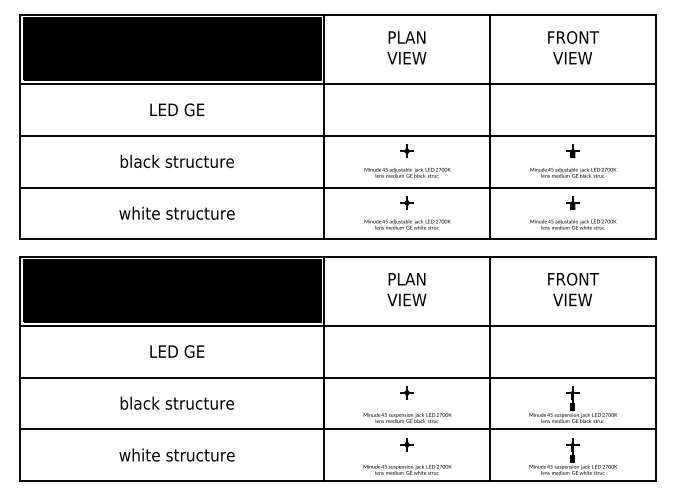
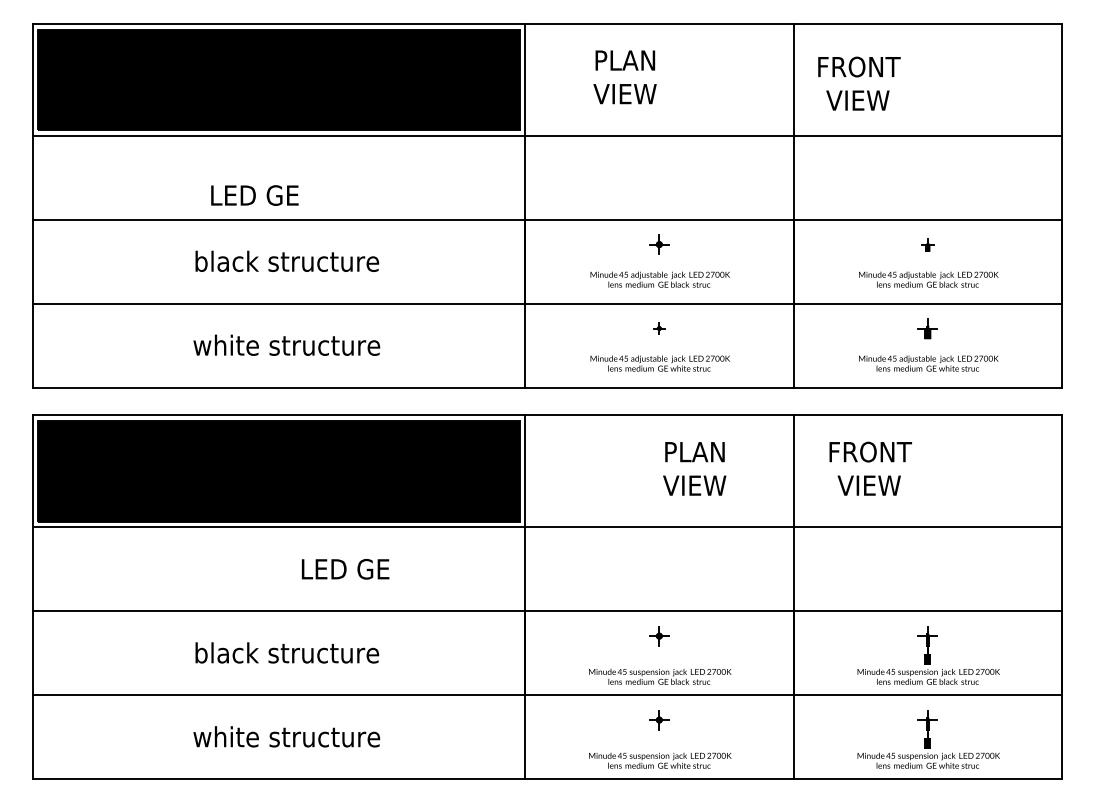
text: (406, 47) -> (624, 76), moved
text: (573, 47) -> (859, 83), moved
text: (177, 109) -> (255, 194), moved
part: (572, 151) -> (927, 245), size x0.6
part: (406, 202) -> (658, 327), size x0.6
text: (406, 289) -> (694, 468), moved
text: (573, 289) -> (870, 468), moved
text: (177, 351) -> (345, 569), moved

